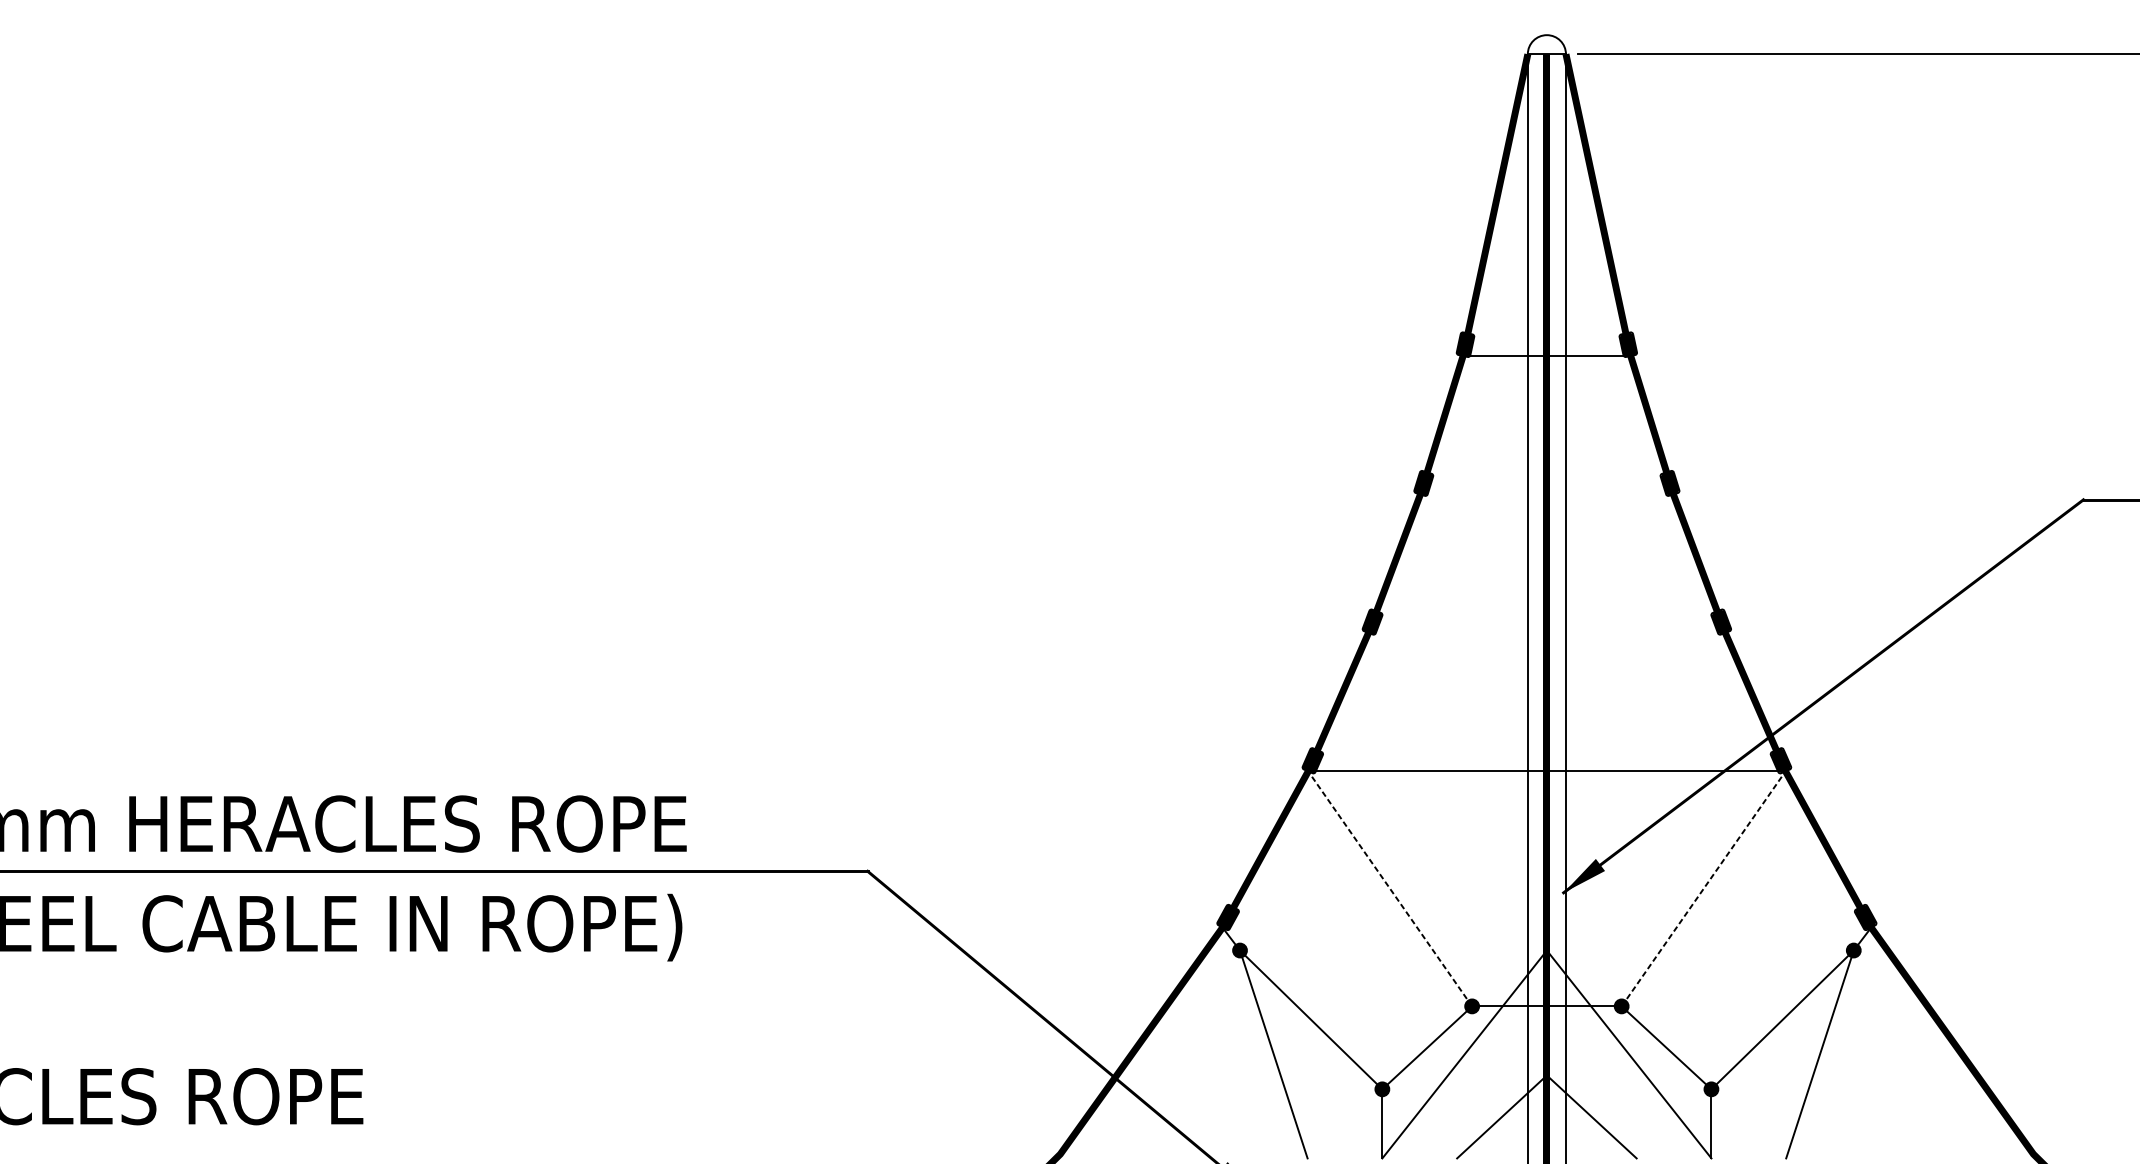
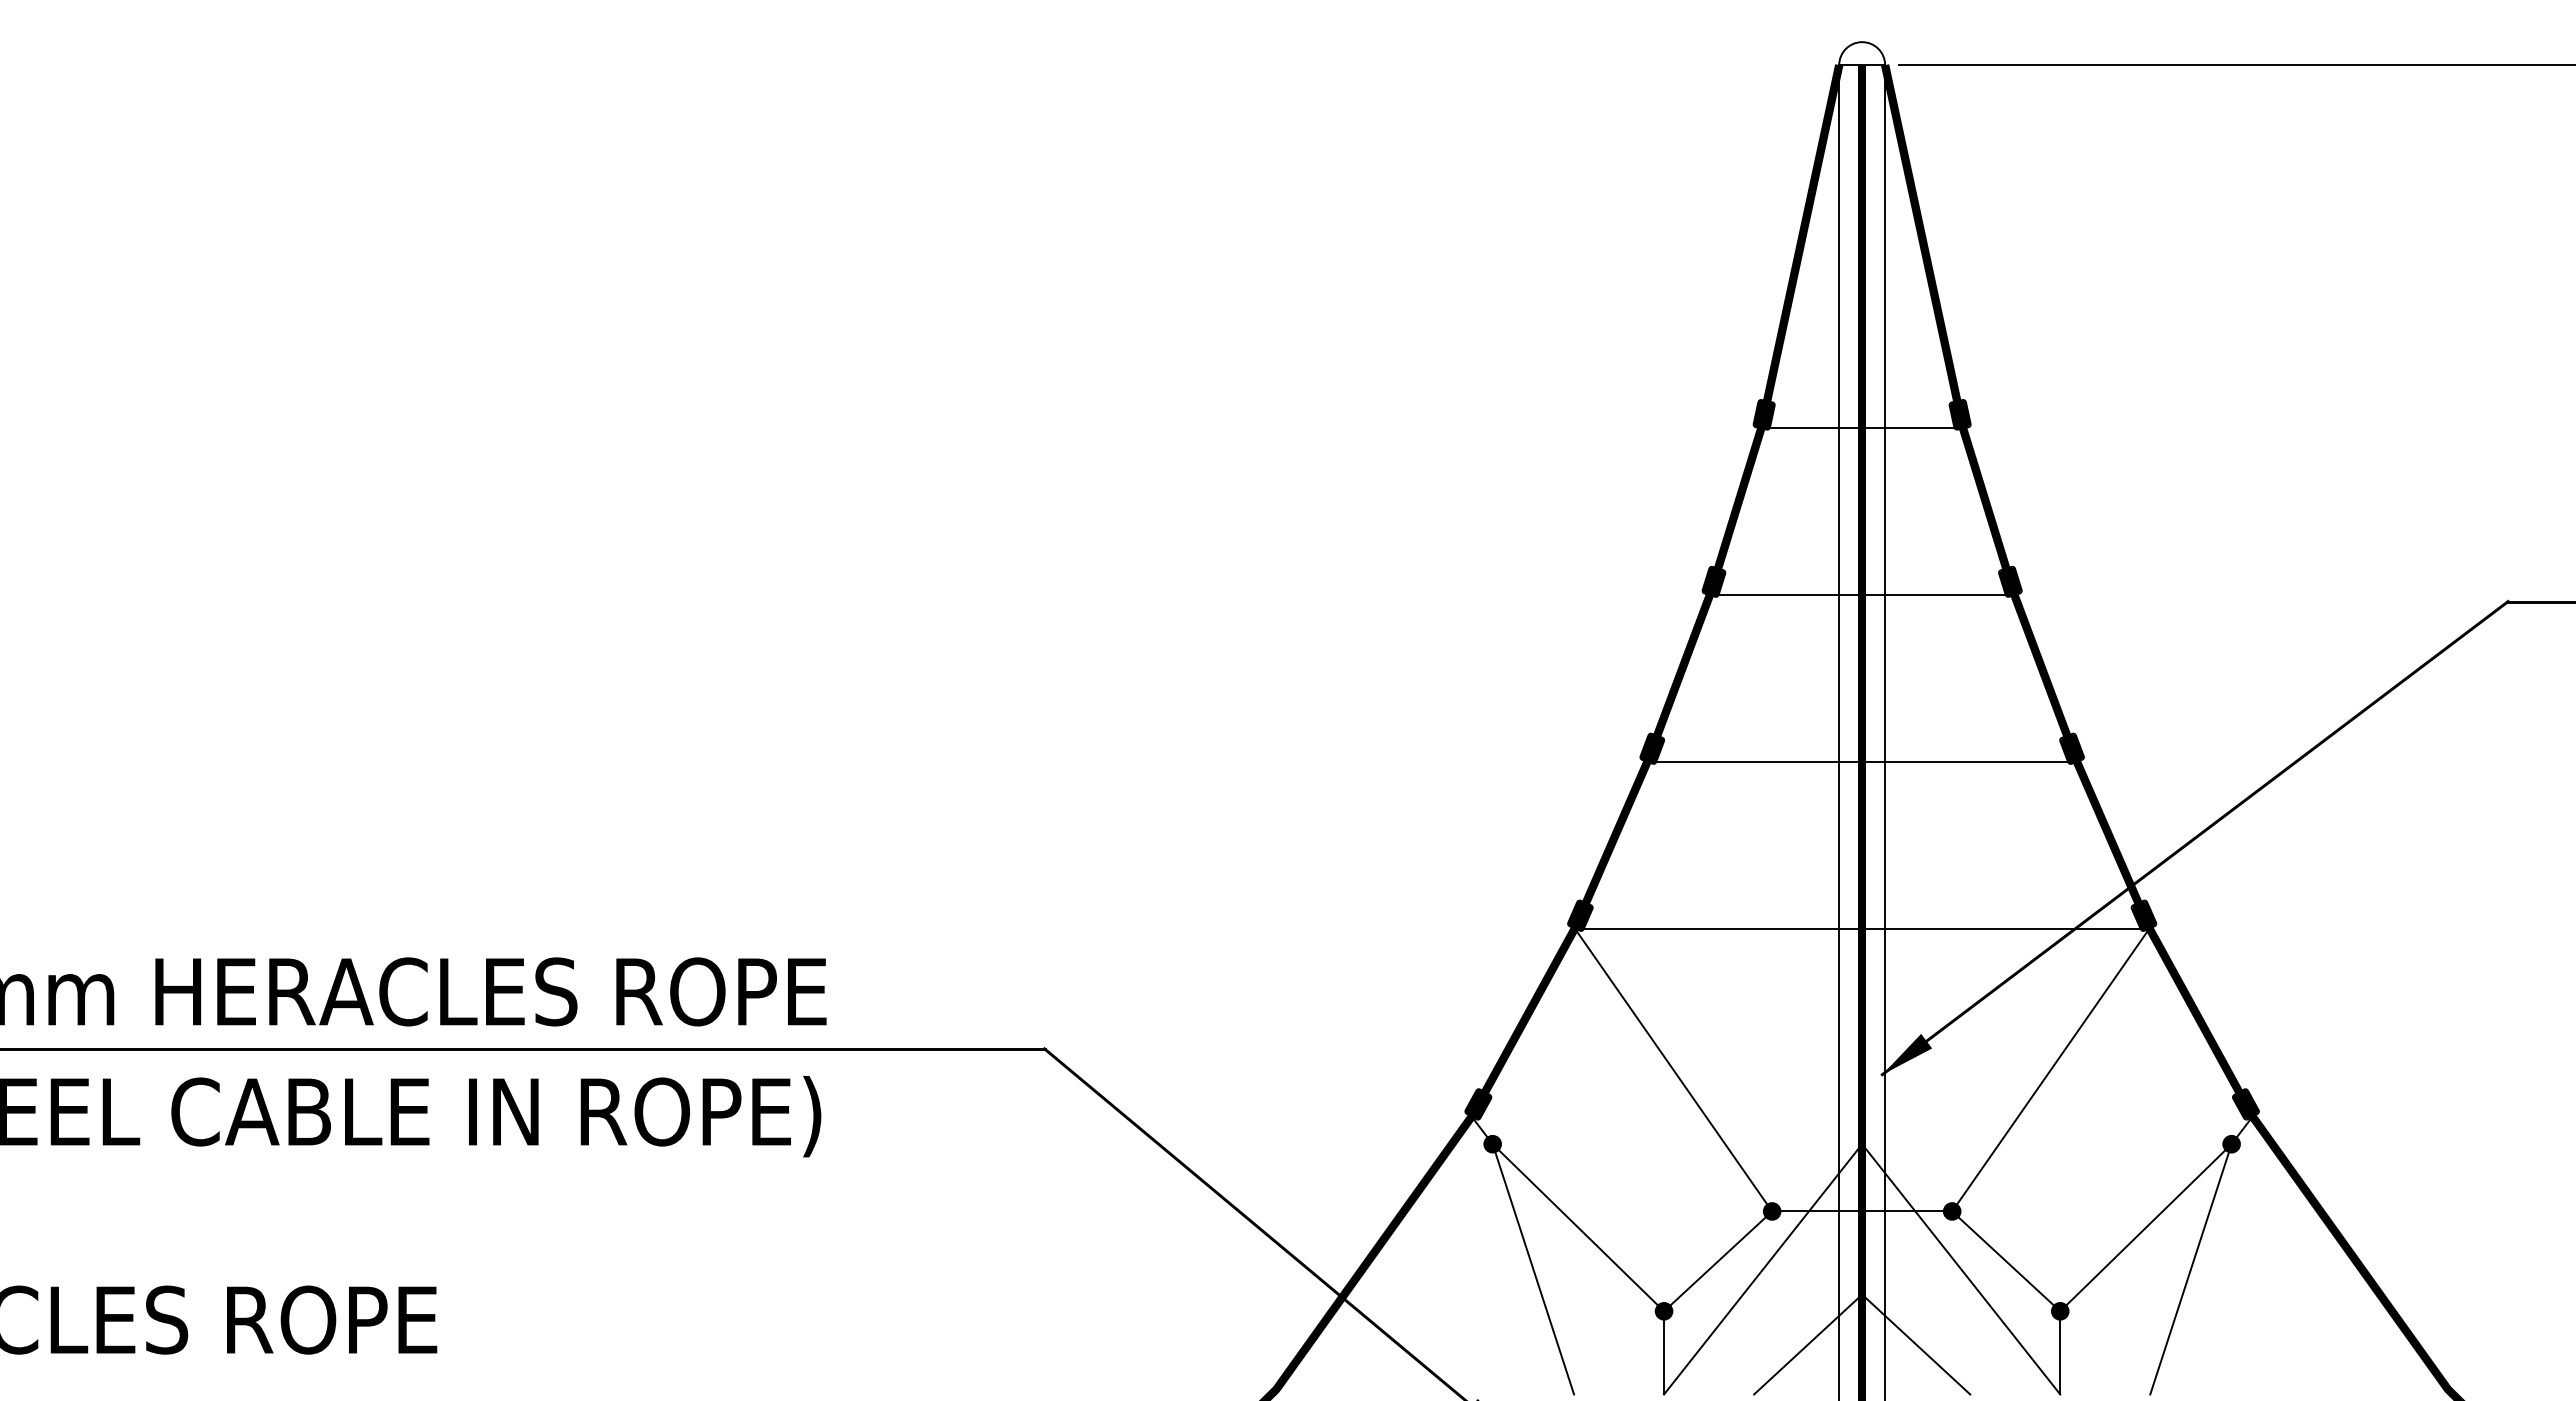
line: (1546, 494) -> (1861, 595), added
line: (1546, 632) -> (1861, 761), added
line: (1390, 888) -> (1673, 1069), dashed -> solid
line: (1704, 888) -> (2051, 1069), dashed -> solid

